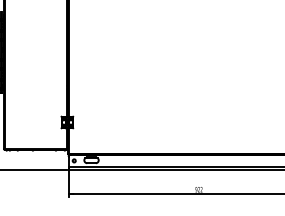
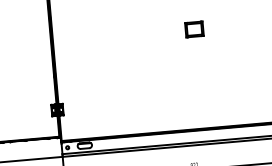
part: (210, 53) -> (194, 28), added

